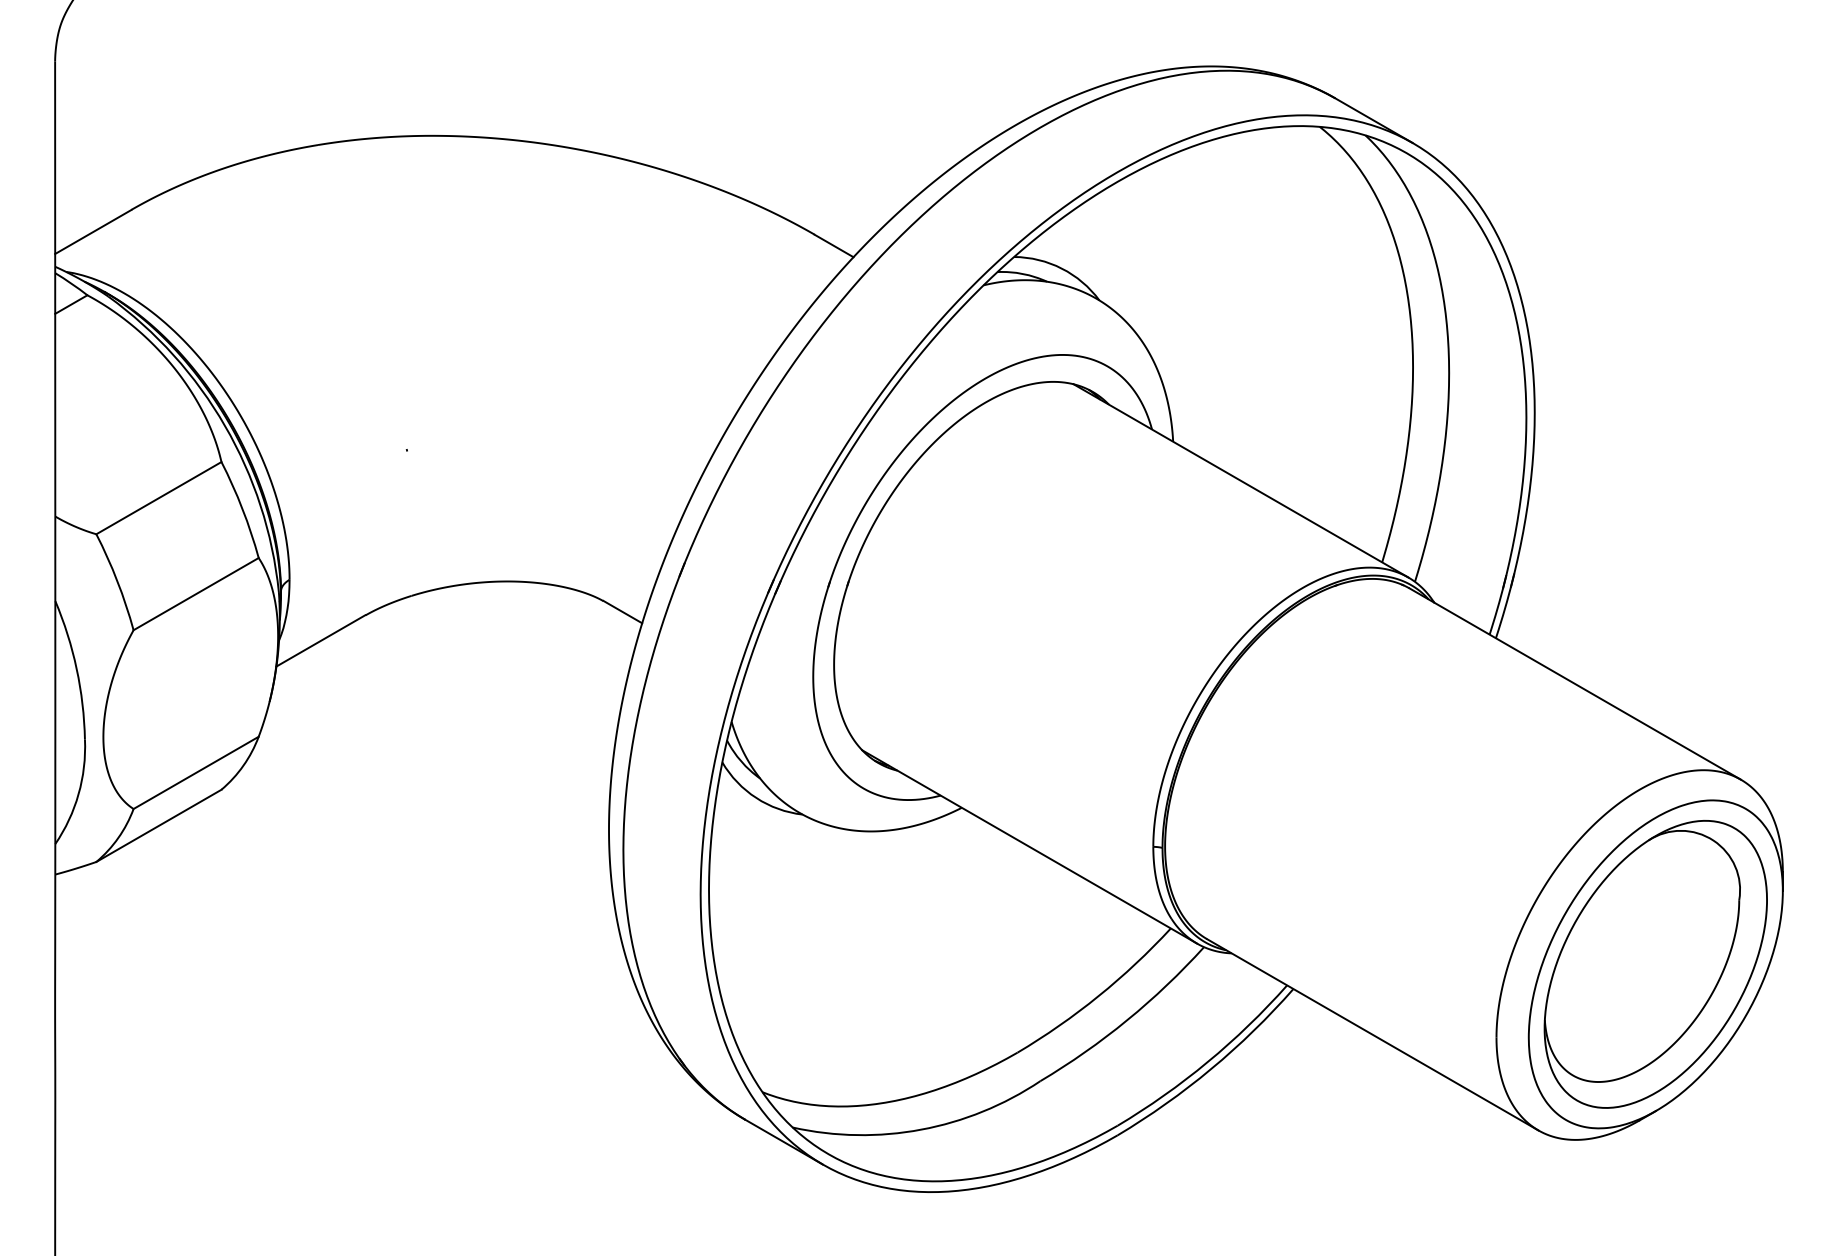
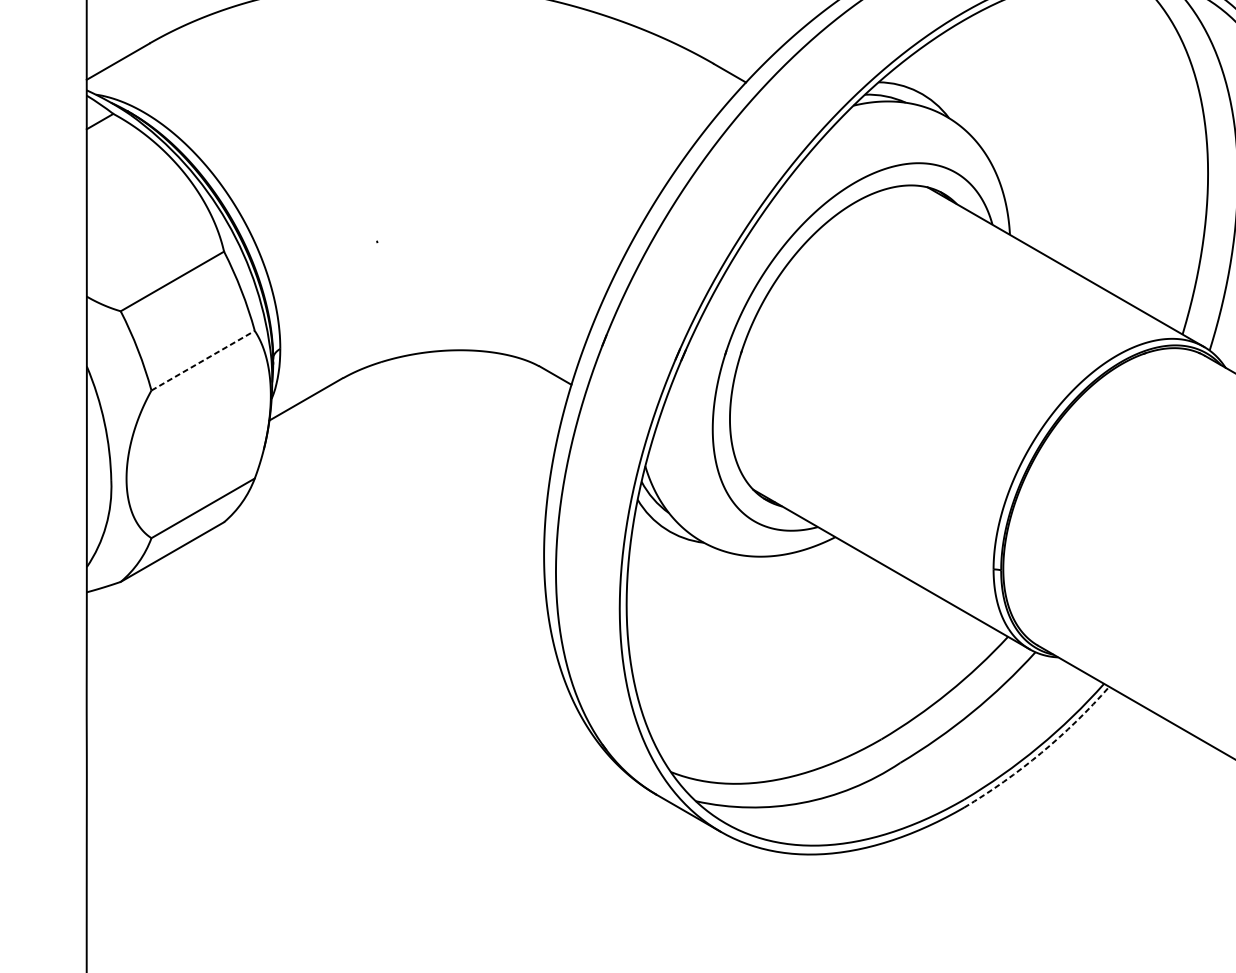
line: (196, 593) -> (203, 360), solid -> dashed
arc: (1211, 1069) -> (1041, 753), solid -> dashed

